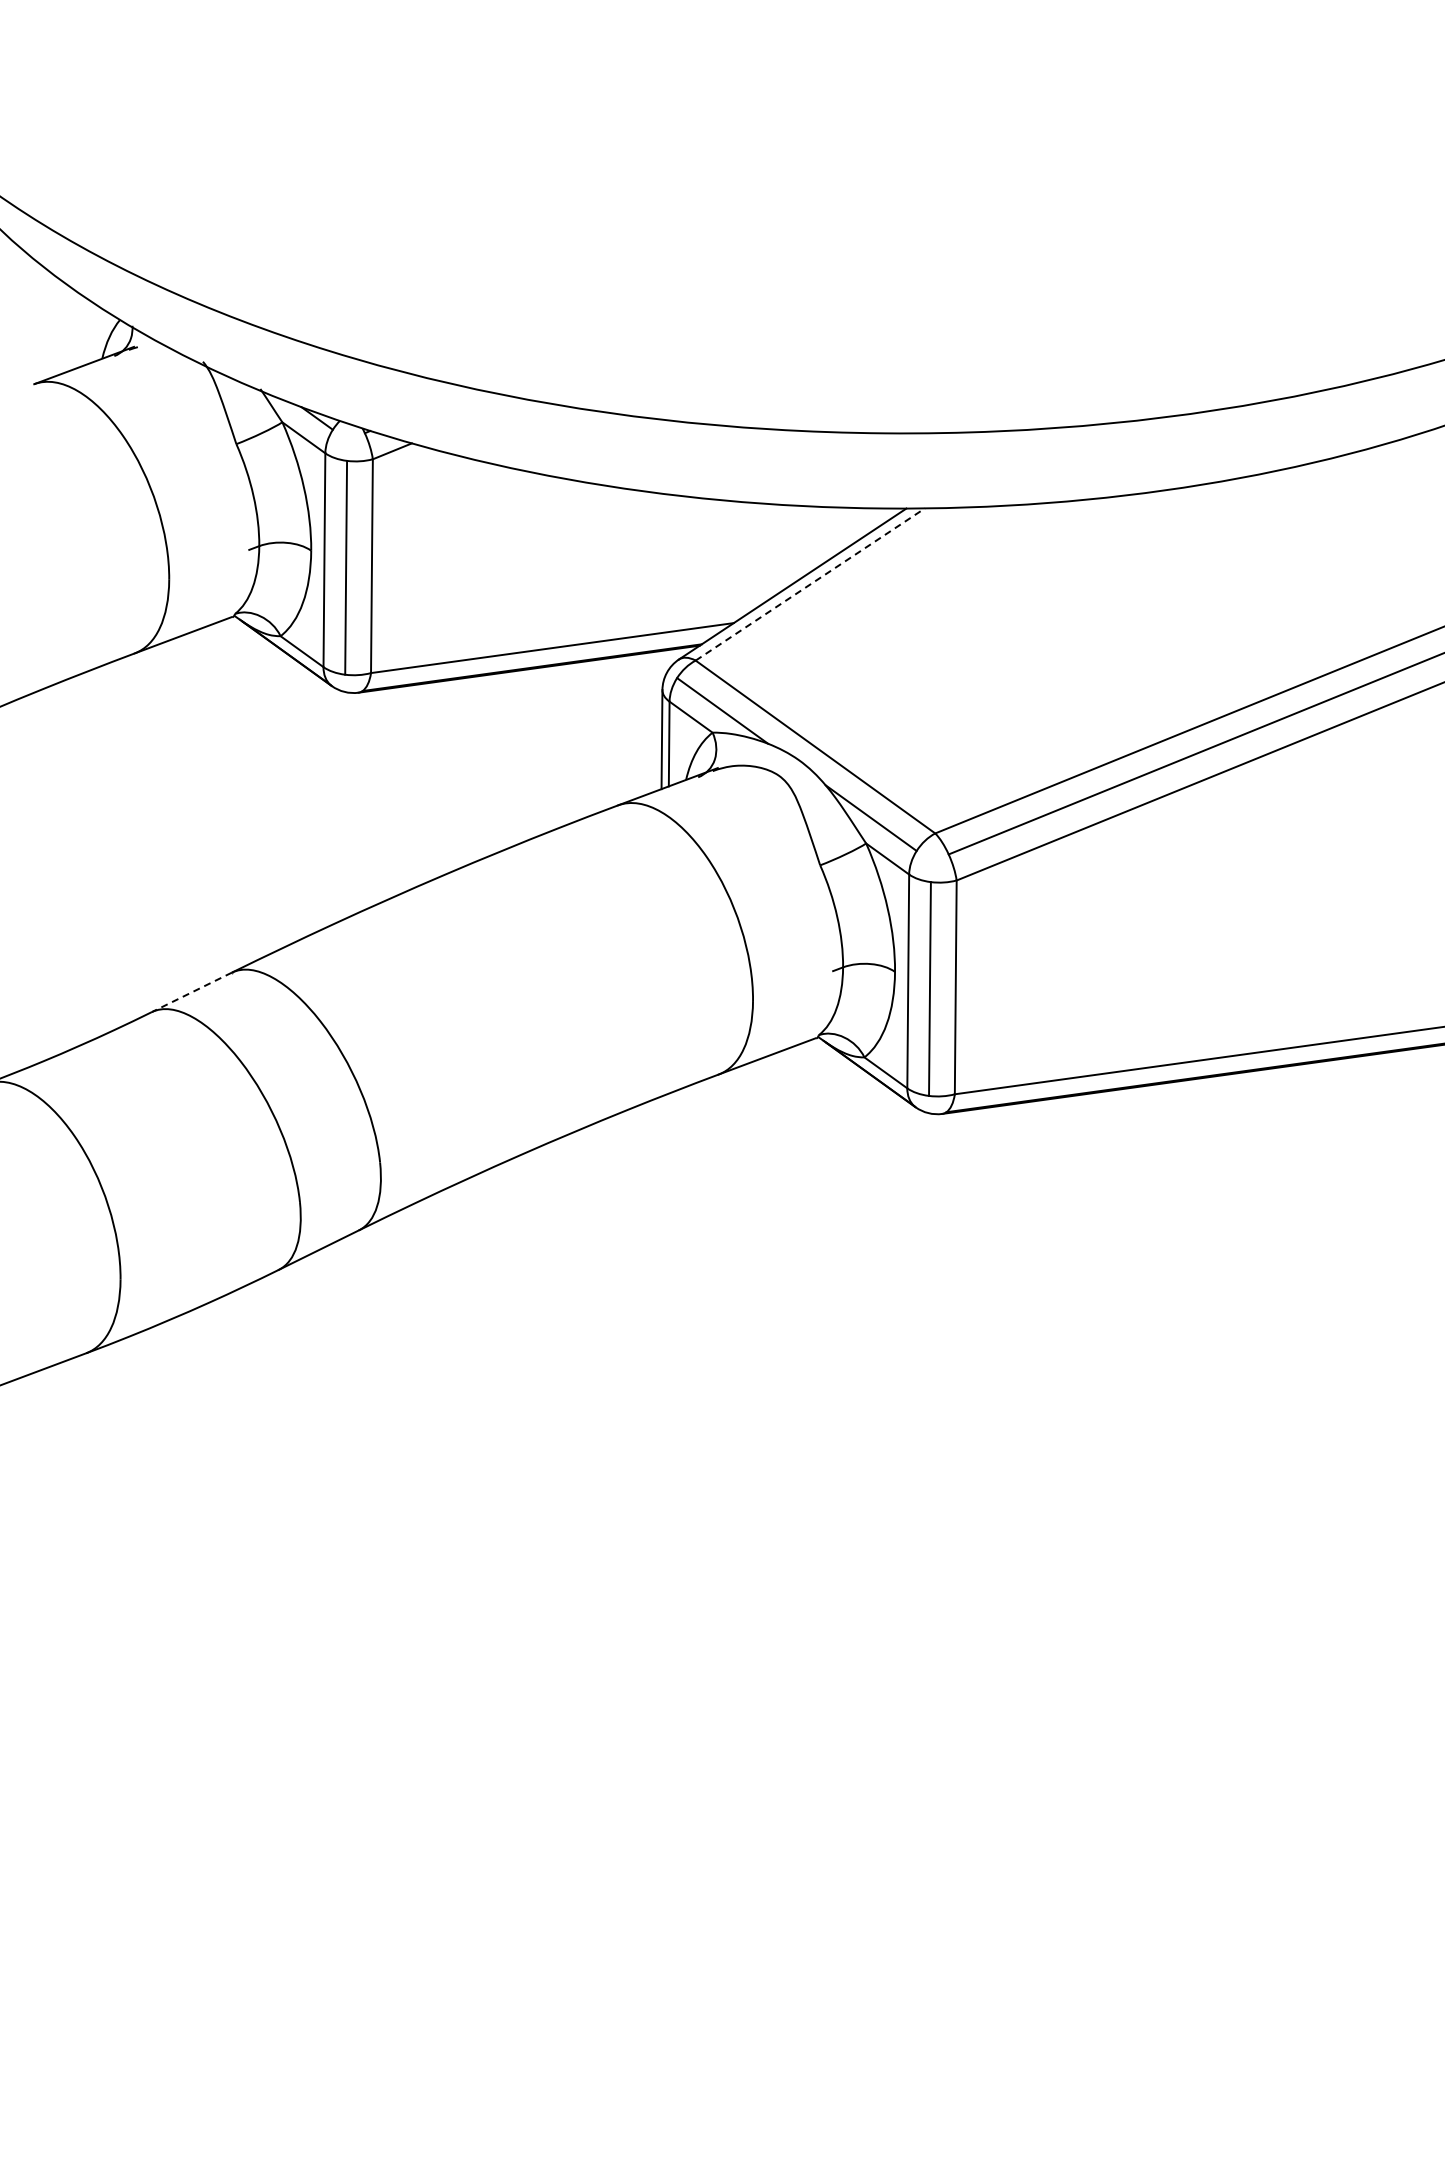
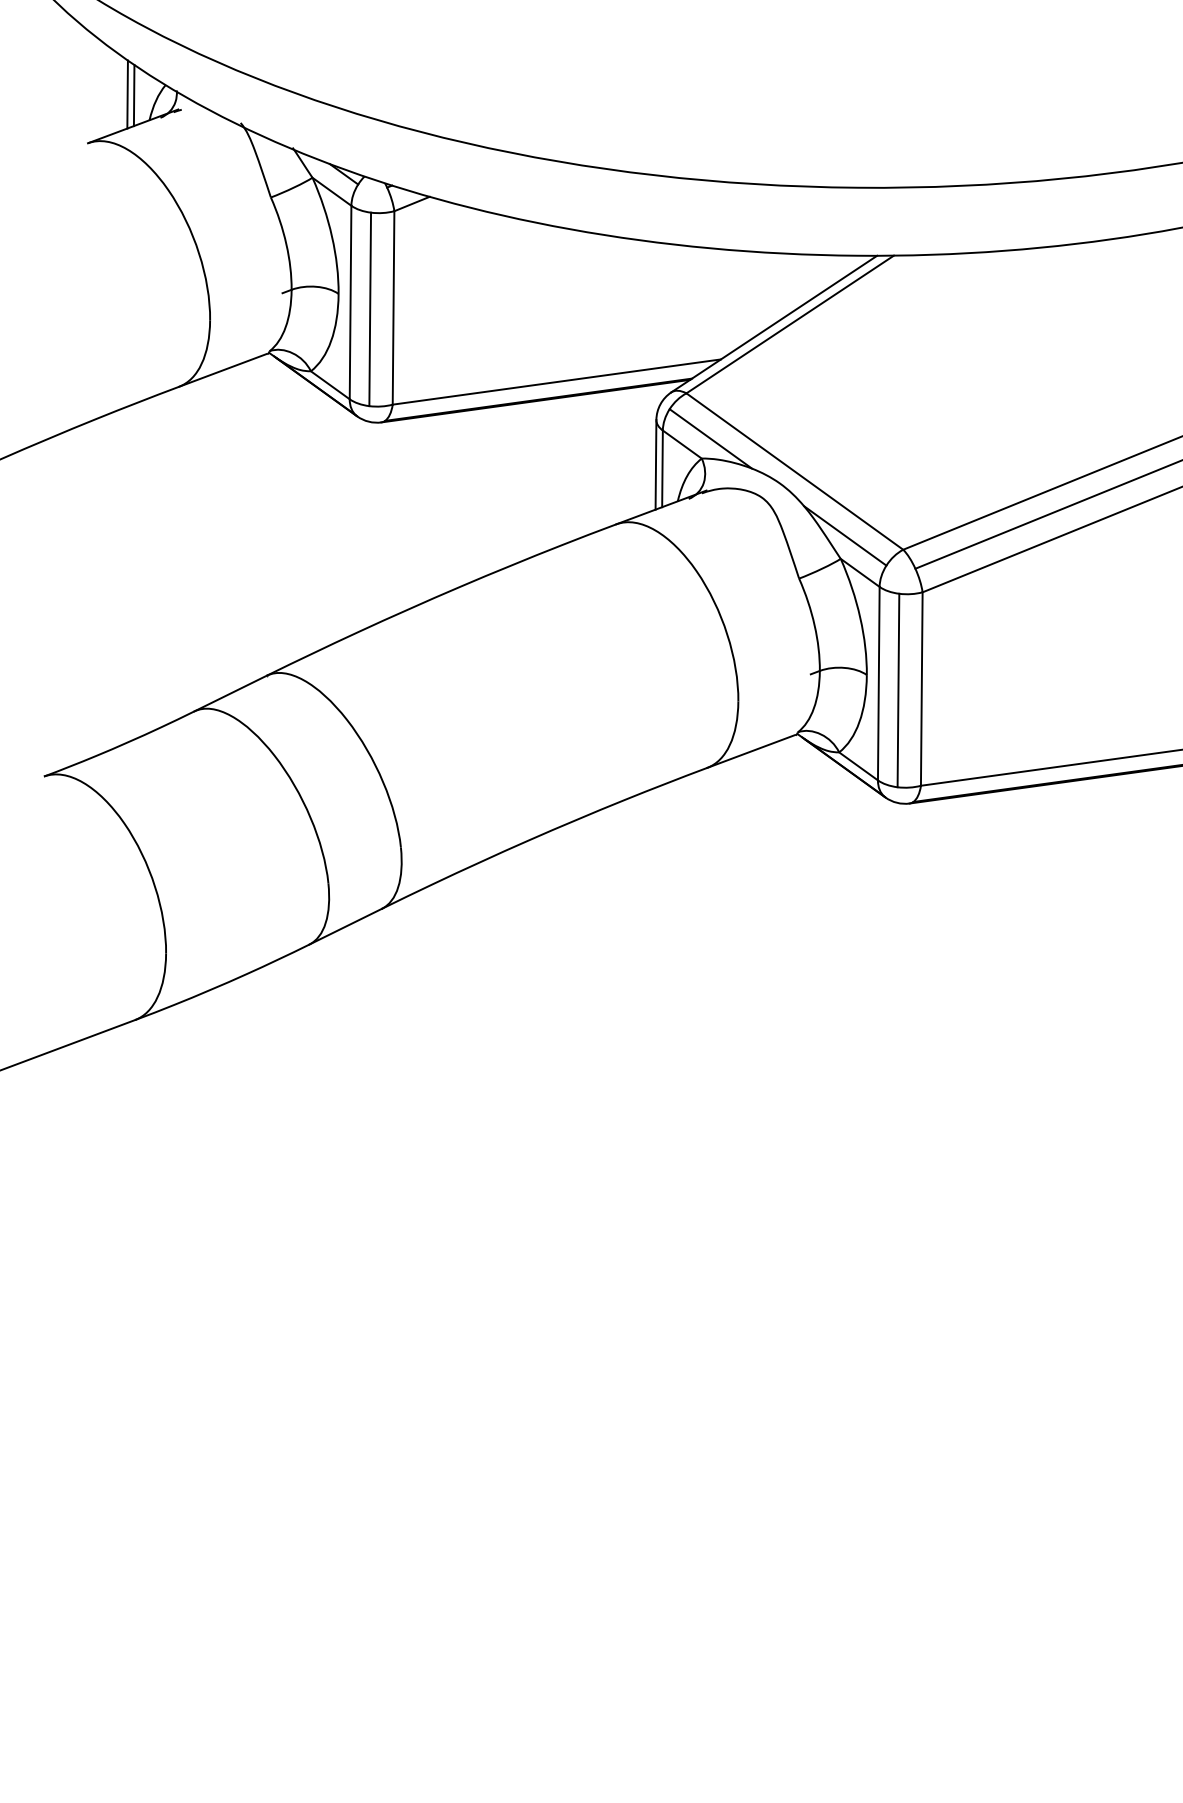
line: (77, 329) -> (127, 93), added
line: (85, 331) -> (134, 95), added
line: (810, 584) -> (790, 324), dashed -> solid
line: (191, 992) -> (230, 693), dashed -> solid

